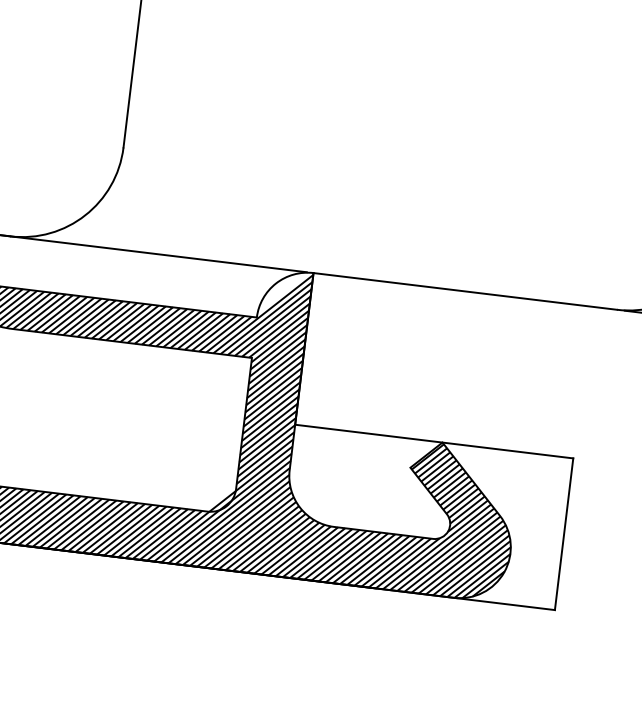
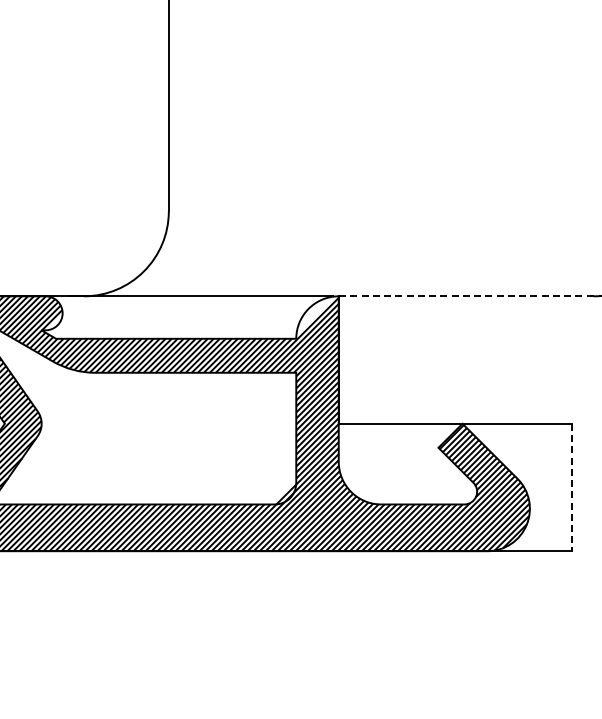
line: (464, 291) -> (465, 296), solid -> dashed
line: (564, 534) -> (572, 487), solid -> dashed

